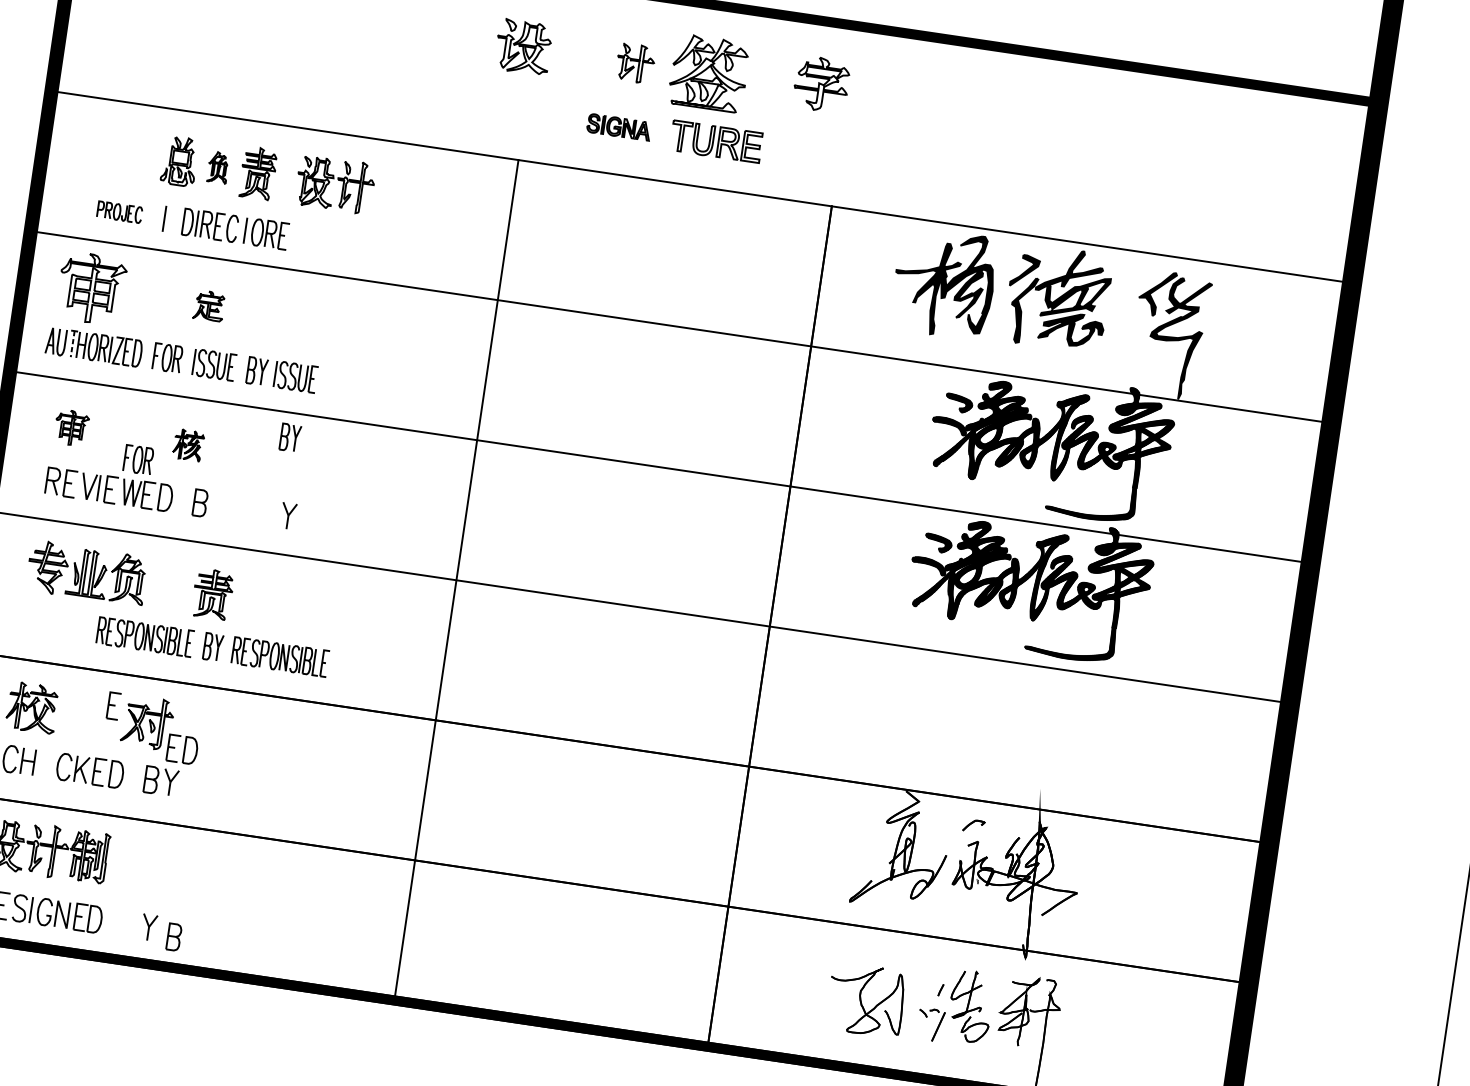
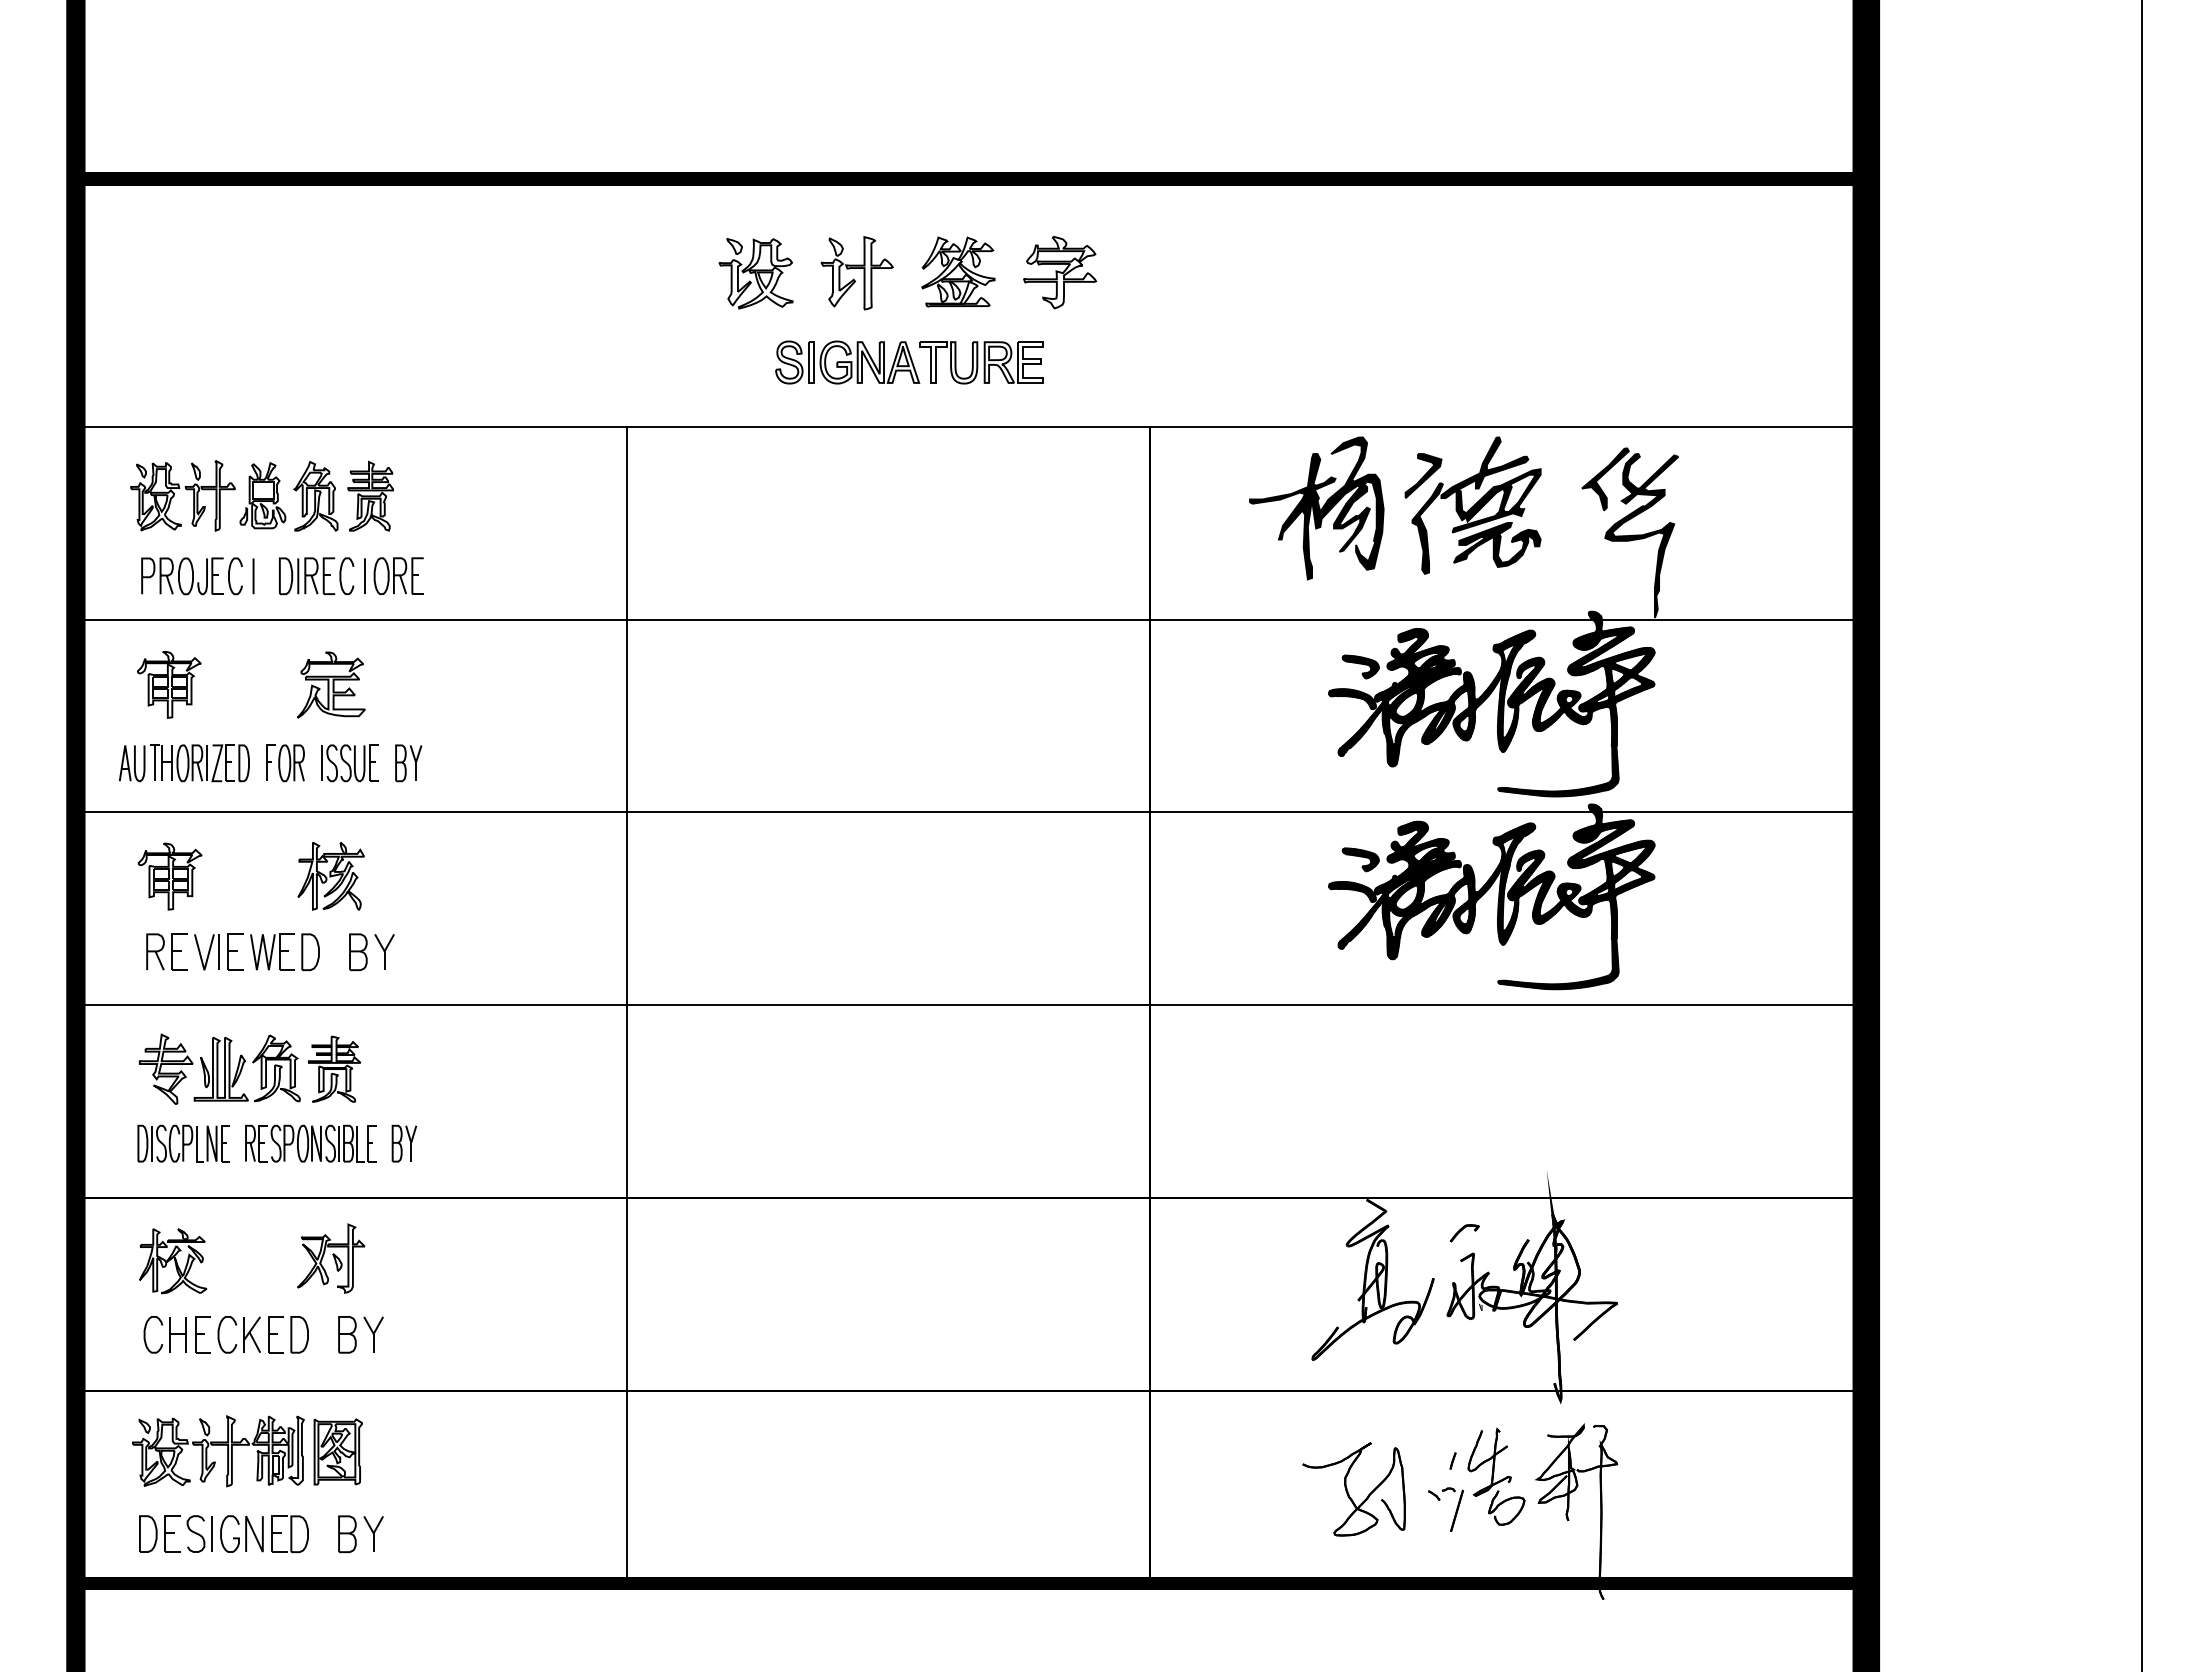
part: (523, 47) -> (755, 273), moved
part: (634, 63) -> (856, 273), size x1.43
part: (709, 73) -> (958, 271), size x0.71
part: (821, 84) -> (1060, 272), moved
part: (618, 127) -> (847, 362), size x1.67
part: (218, 167) -> (315, 496), size x1.67
part: (338, 180) -> (186, 490), moved
part: (119, 212) -> (191, 576), size x1.67
part: (91, 288) -> (169, 684), size x0.71
part: (209, 305) -> (331, 684), size x1.67
line: (72, 344) -> (154, 763), dashed -> solid
part: (295, 377) -> (461, 763), removed
part: (71, 427) -> (169, 876), size x1.43
part: (290, 437) -> (466, 846), removed
part: (188, 445) -> (330, 876), size x1.67
part: (138, 460) -> (266, 906), removed
part: (288, 515) -> (384, 951), moved
line: (456, 579) -> (626, 1004), moved
part: (213, 593) -> (334, 1068), moved
part: (52, 623) -> (183, 1143), added
part: (280, 656) -> (496, 1143), removed
part: (113, 705) -> (202, 1334), moved
part: (182, 749) -> (383, 1287), removed
part: (131, 863) -> (337, 1451), added
part: (174, 937) -> (347, 1534), moved

